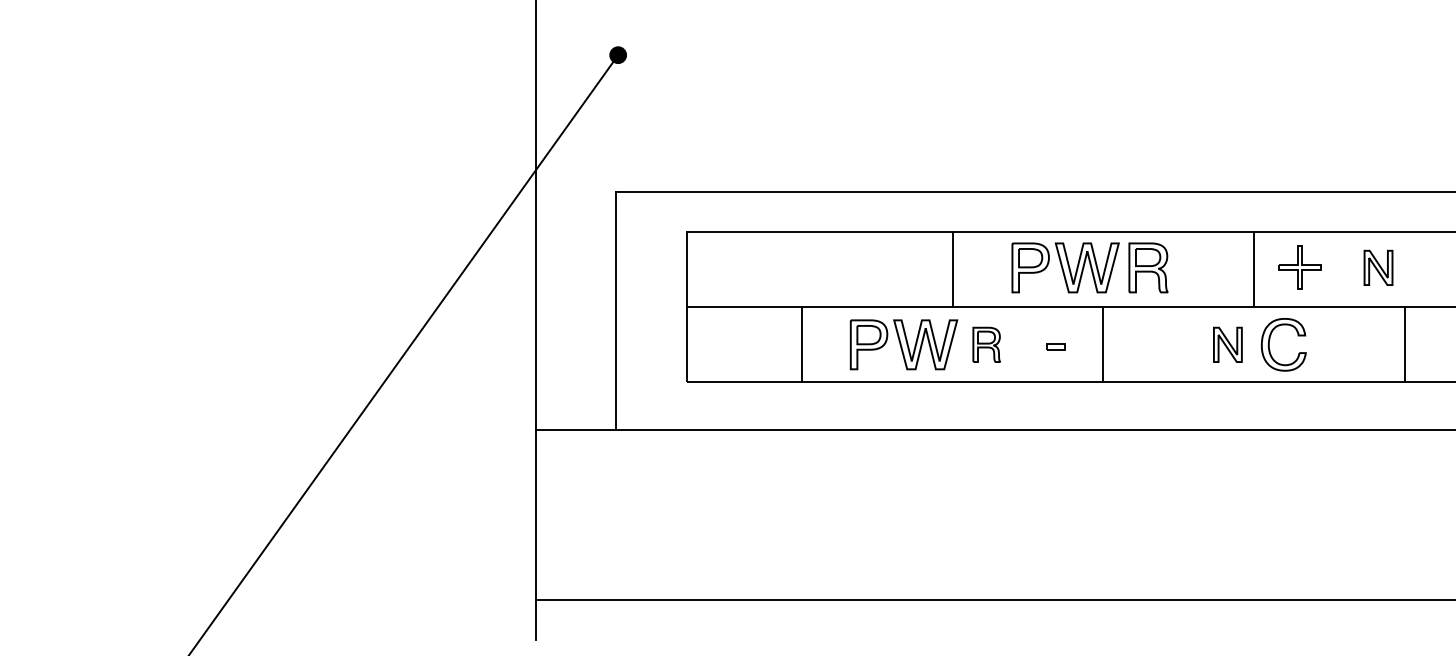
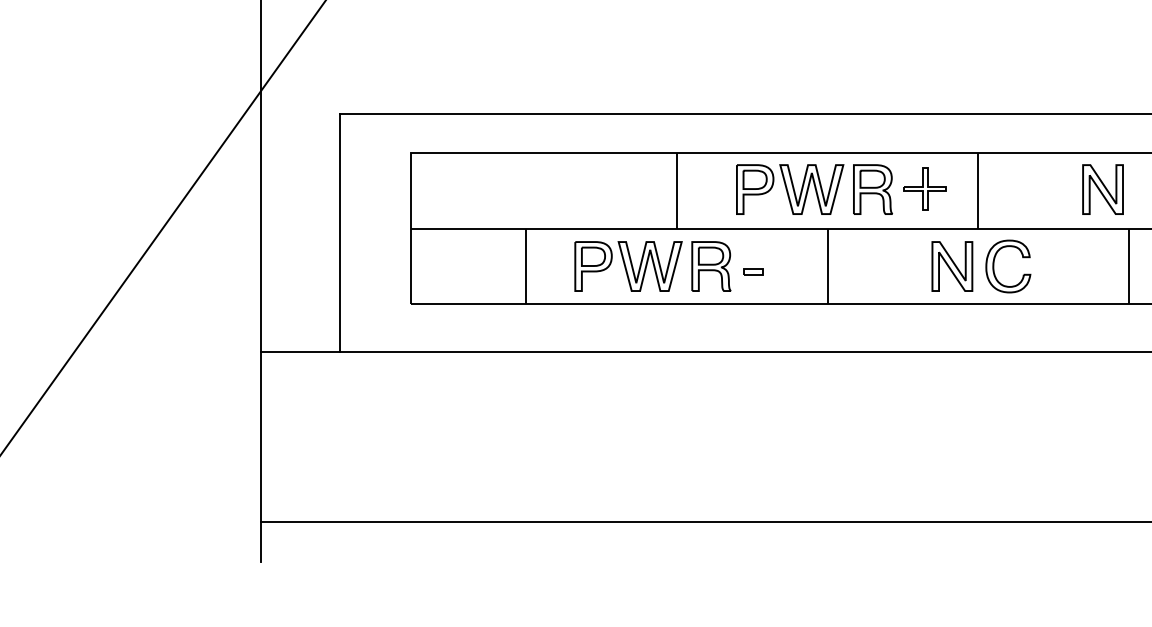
part: (1299, 267) -> (925, 189), moved
part: (1378, 267) -> (1103, 189), size x1.43
part: (986, 344) -> (711, 266), size x1.43
part: (1227, 344) -> (952, 266), size x1.43
part: (1055, 346) -> (753, 272), moved

